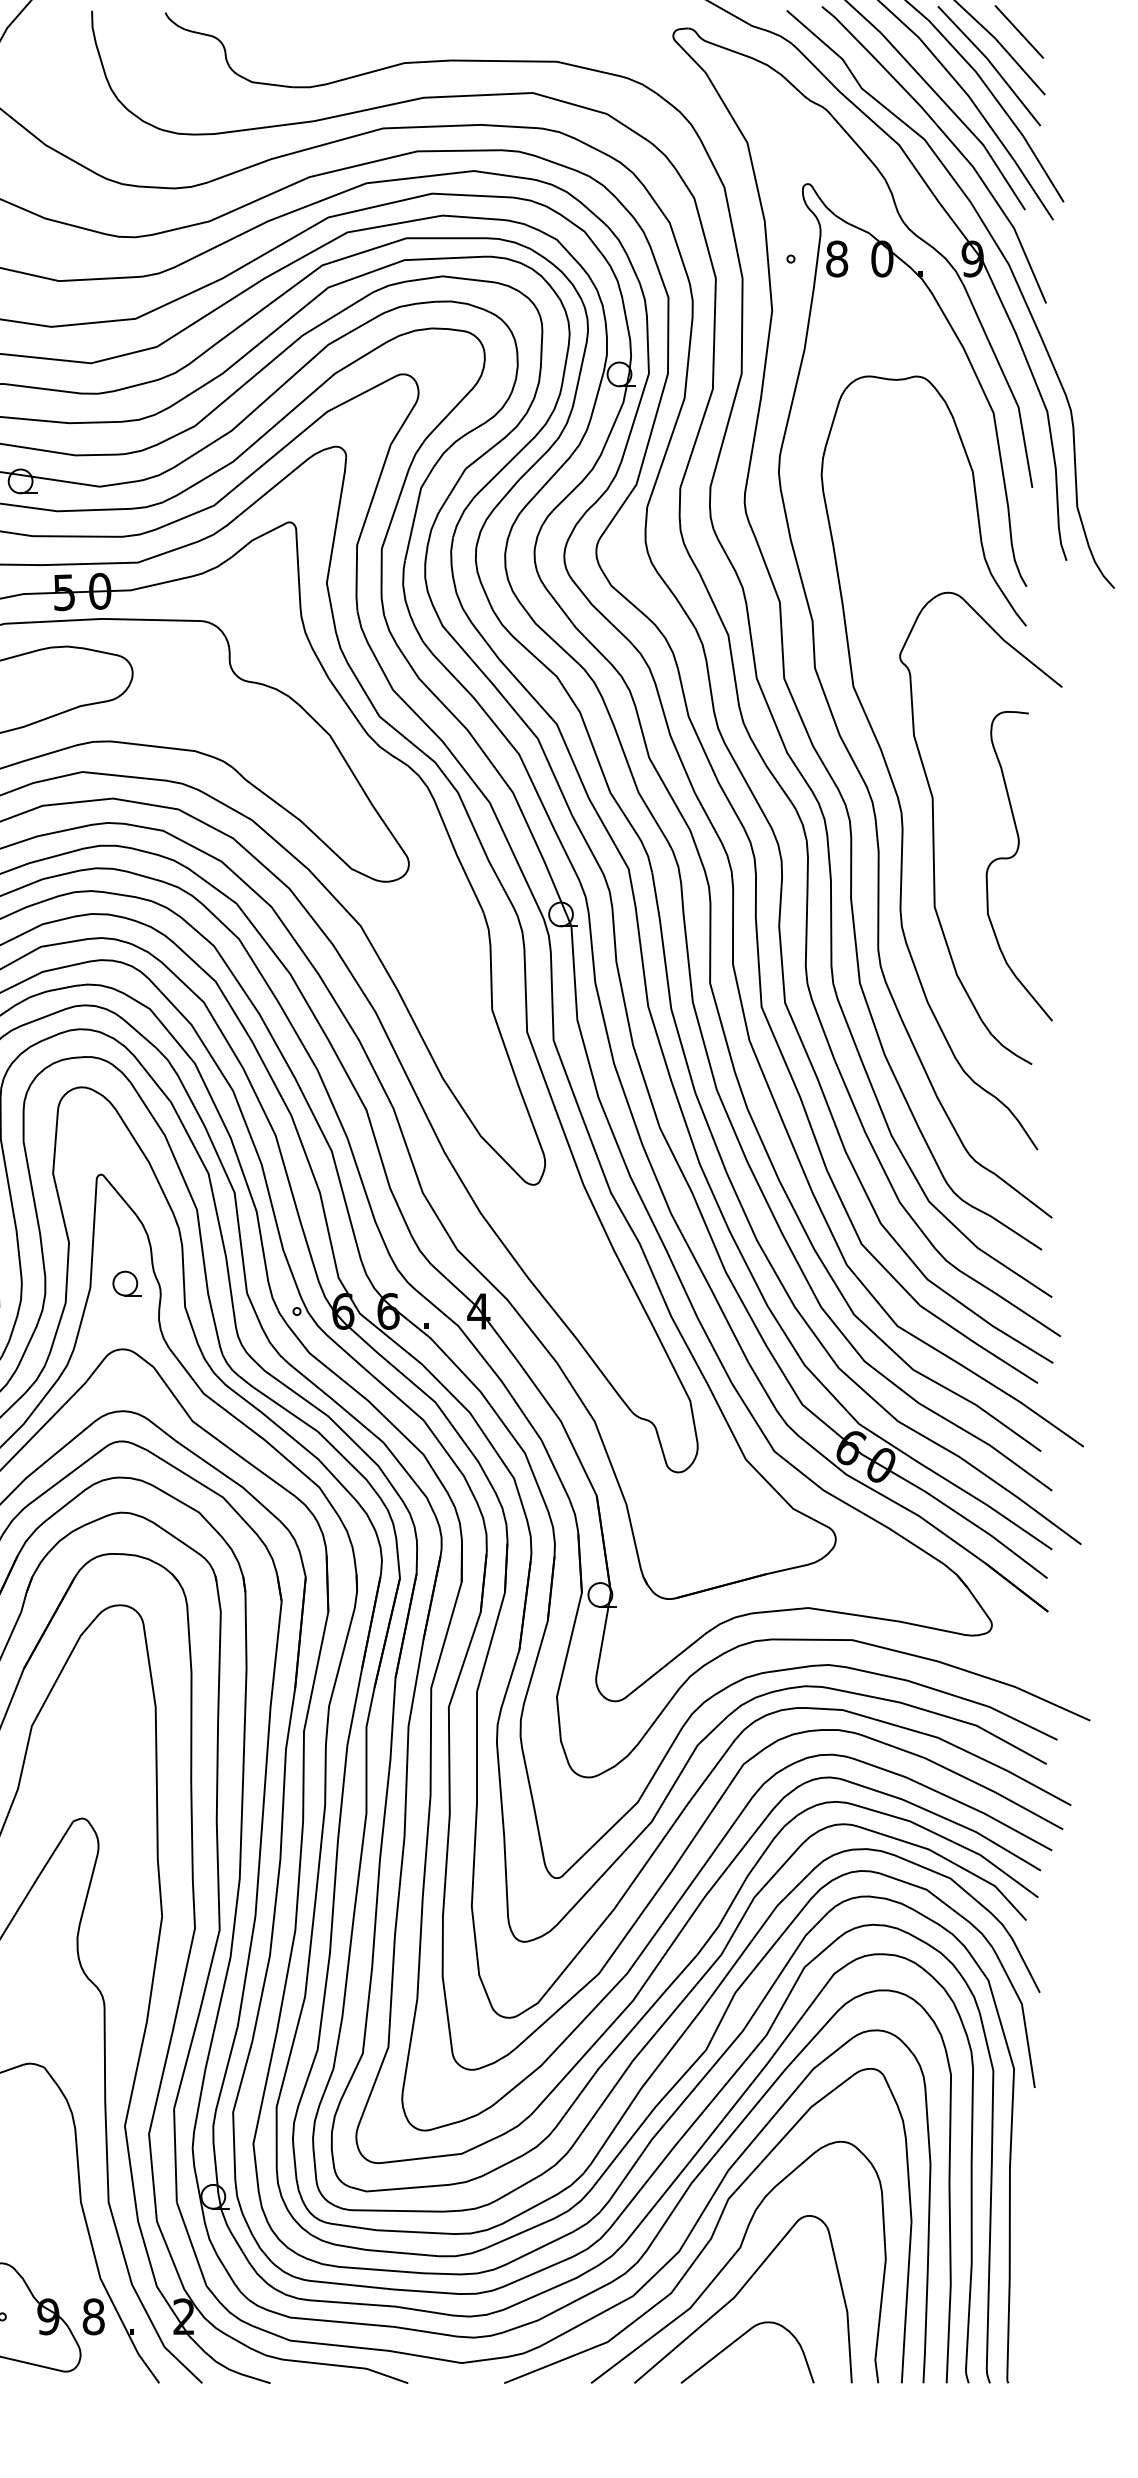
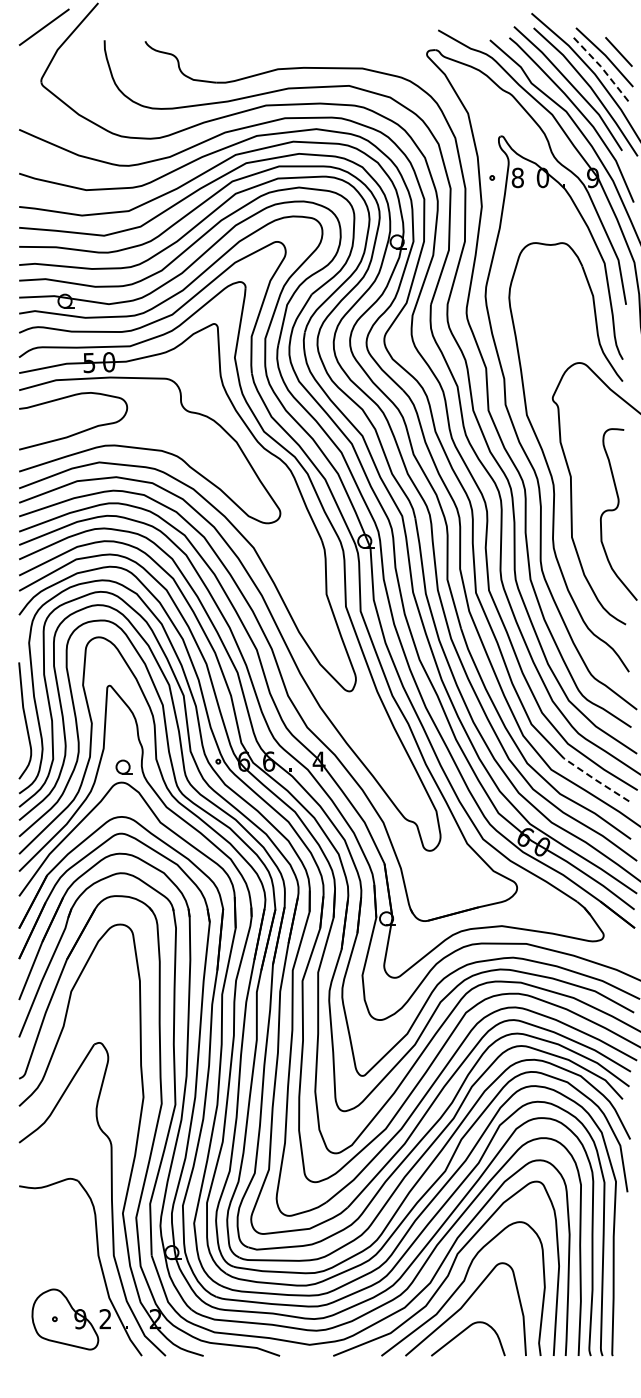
line: (991, 63) -> (603, 69), solid -> dashed
part: (126, 1282) -> (123, 766), moved
line: (977, 1343) -> (595, 779), solid -> dashed
text: (93, 2317) -> (105, 1319), 8 -> 2

